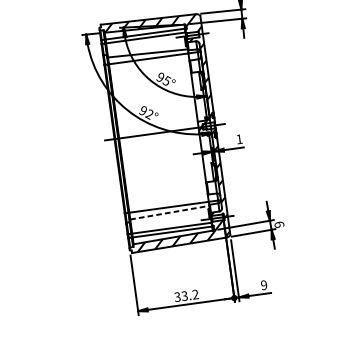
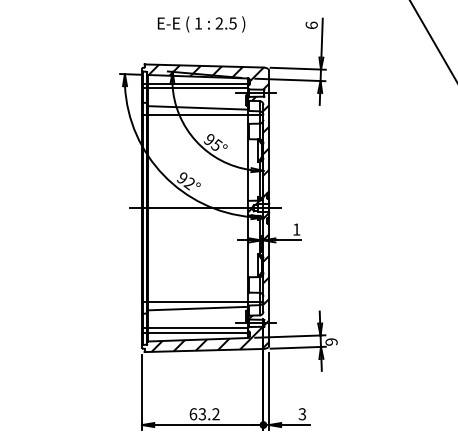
line: (170, 212) -> (198, 308), dashed -> solid
text: (264, 285) -> (302, 414), 9 -> 3
text: (177, 297) -> (193, 414), 33.2 -> 63.2

